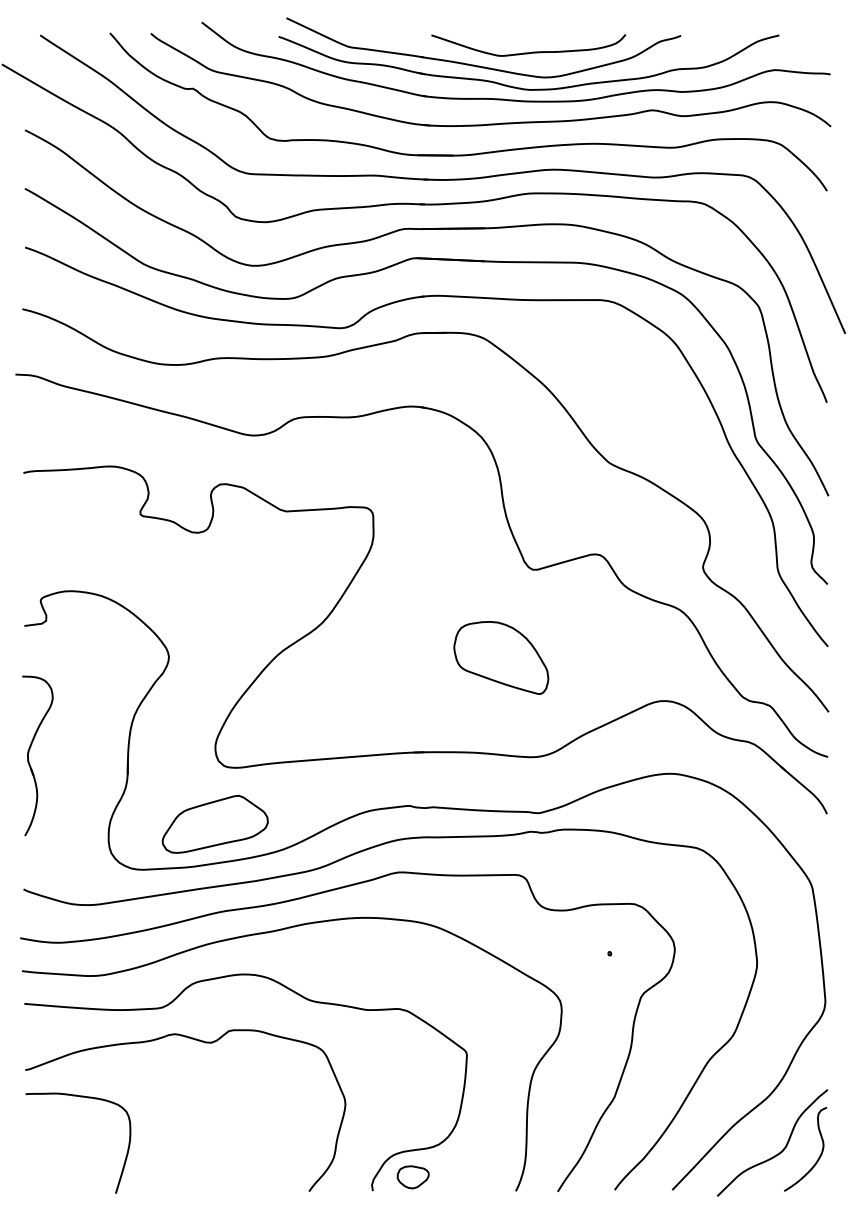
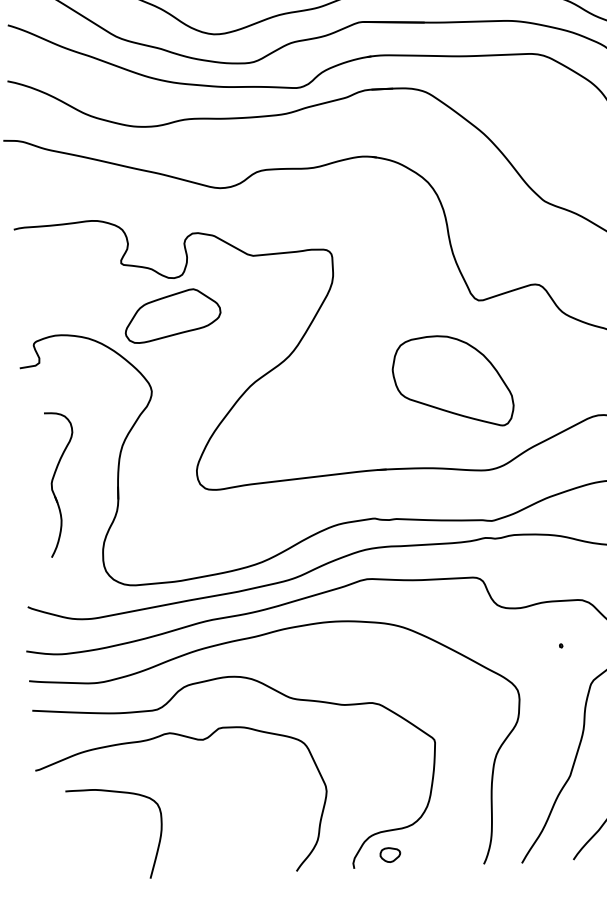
part: (501, 657) -> (453, 381), size x1.4
part: (29, 752) -> (53, 481), moved
part: (214, 824) -> (172, 316), moved
curve: (87, 1098) -> (121, 793), moved
part: (412, 1177) -> (389, 855), size x0.7

